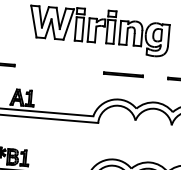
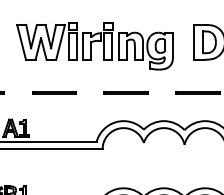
line: (59, 68) -> (54, 92), added

